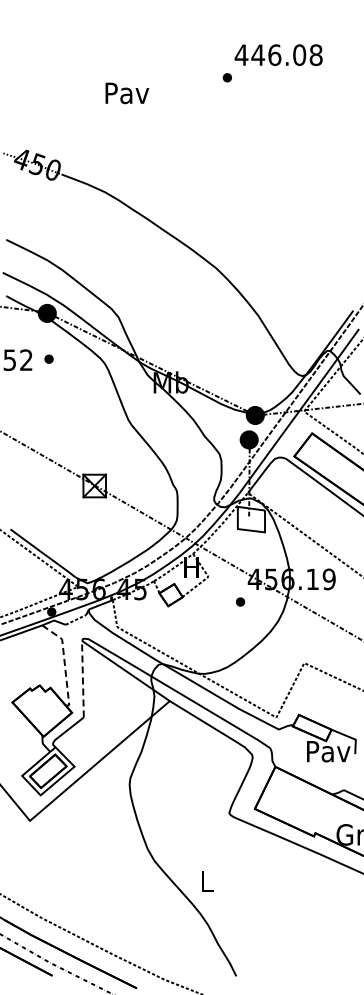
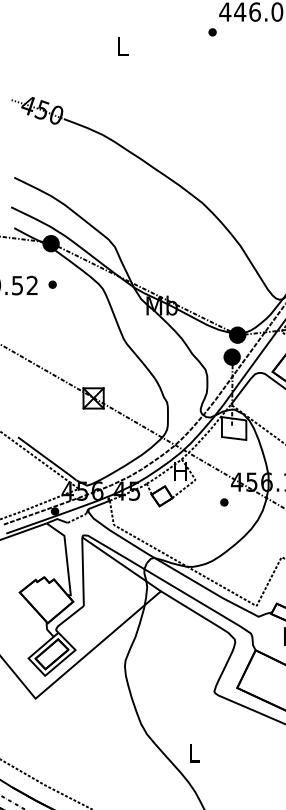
text: (127, 93) -> (123, 46), Pav -> L
line: (64, 661) -> (66, 555), dashed -> solid
line: (82, 678) -> (82, 571), dashed -> solid

